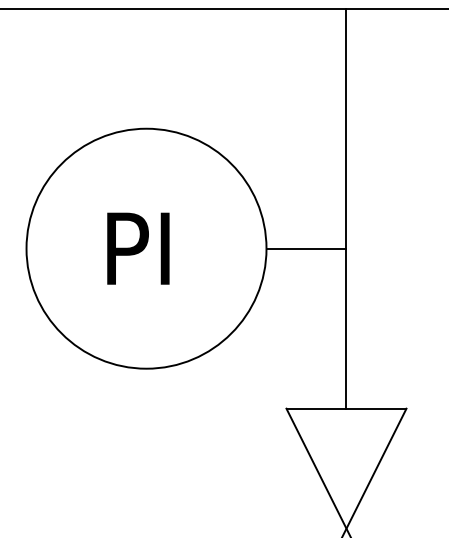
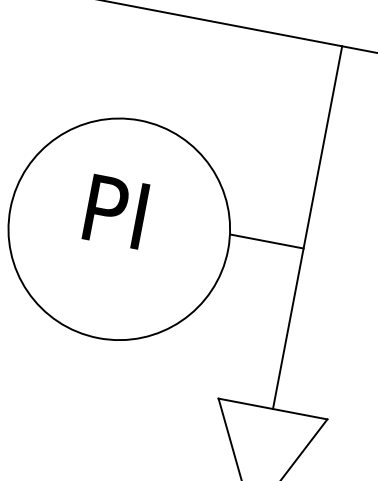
text: (138, 248) -> (116, 211), moved
line: (306, 248) -> (267, 241), moved

